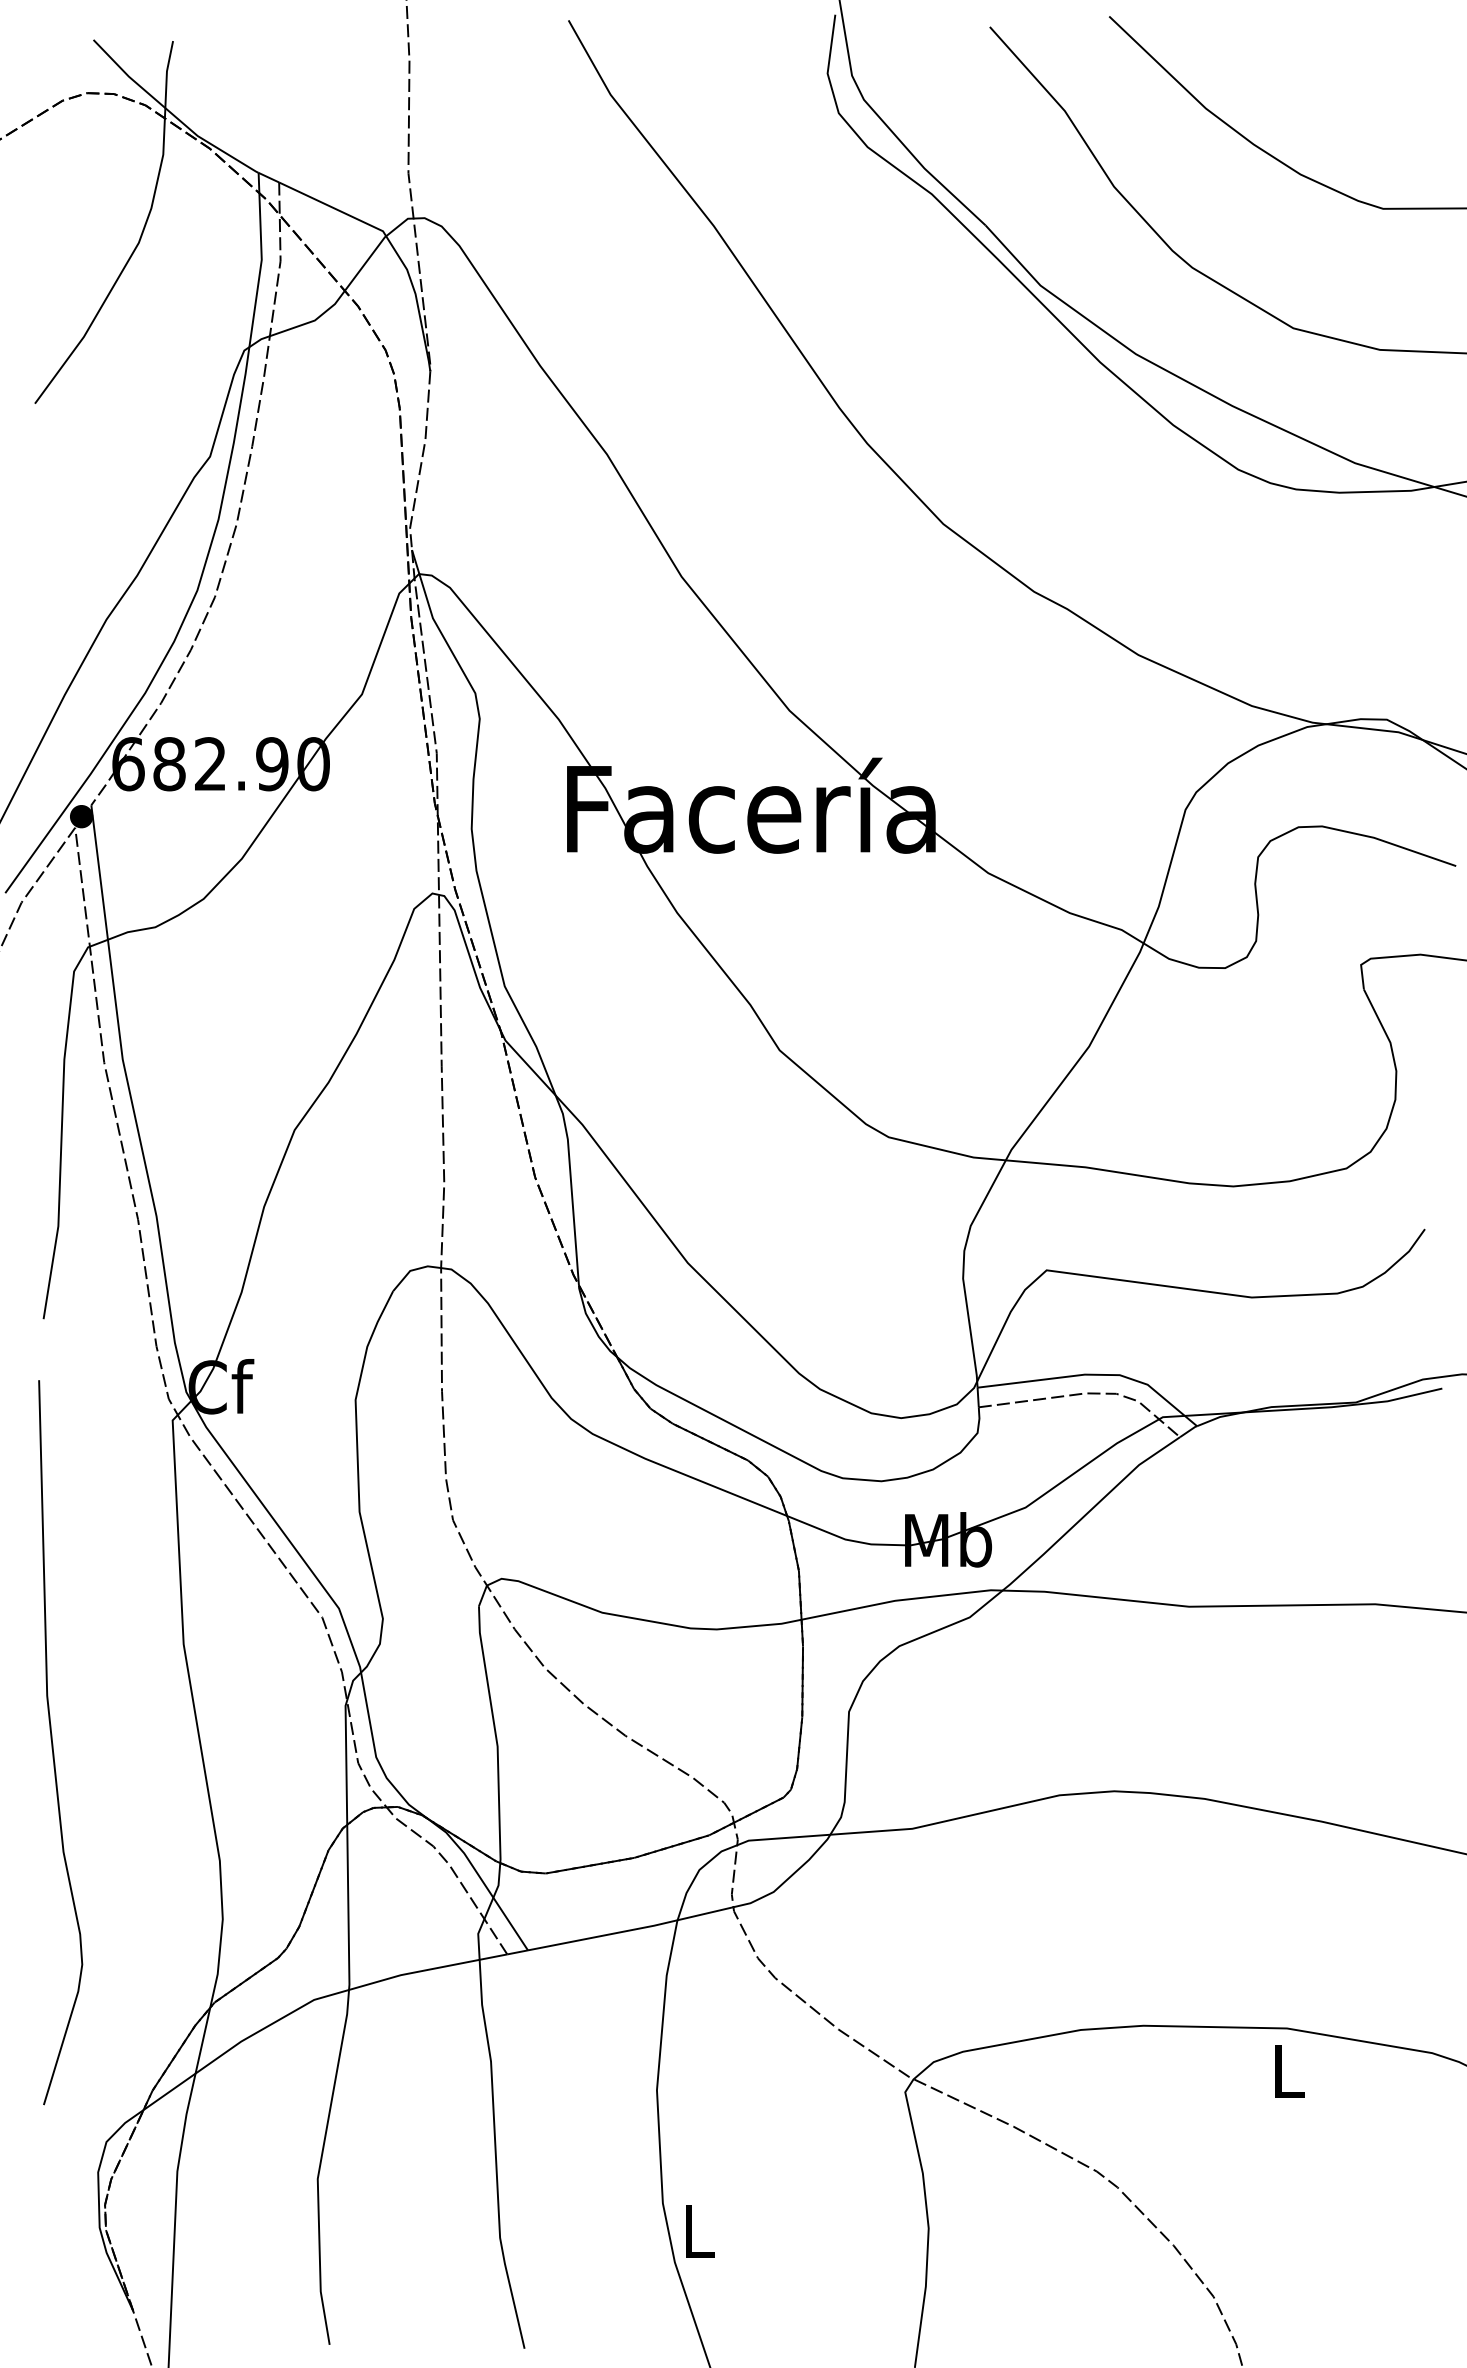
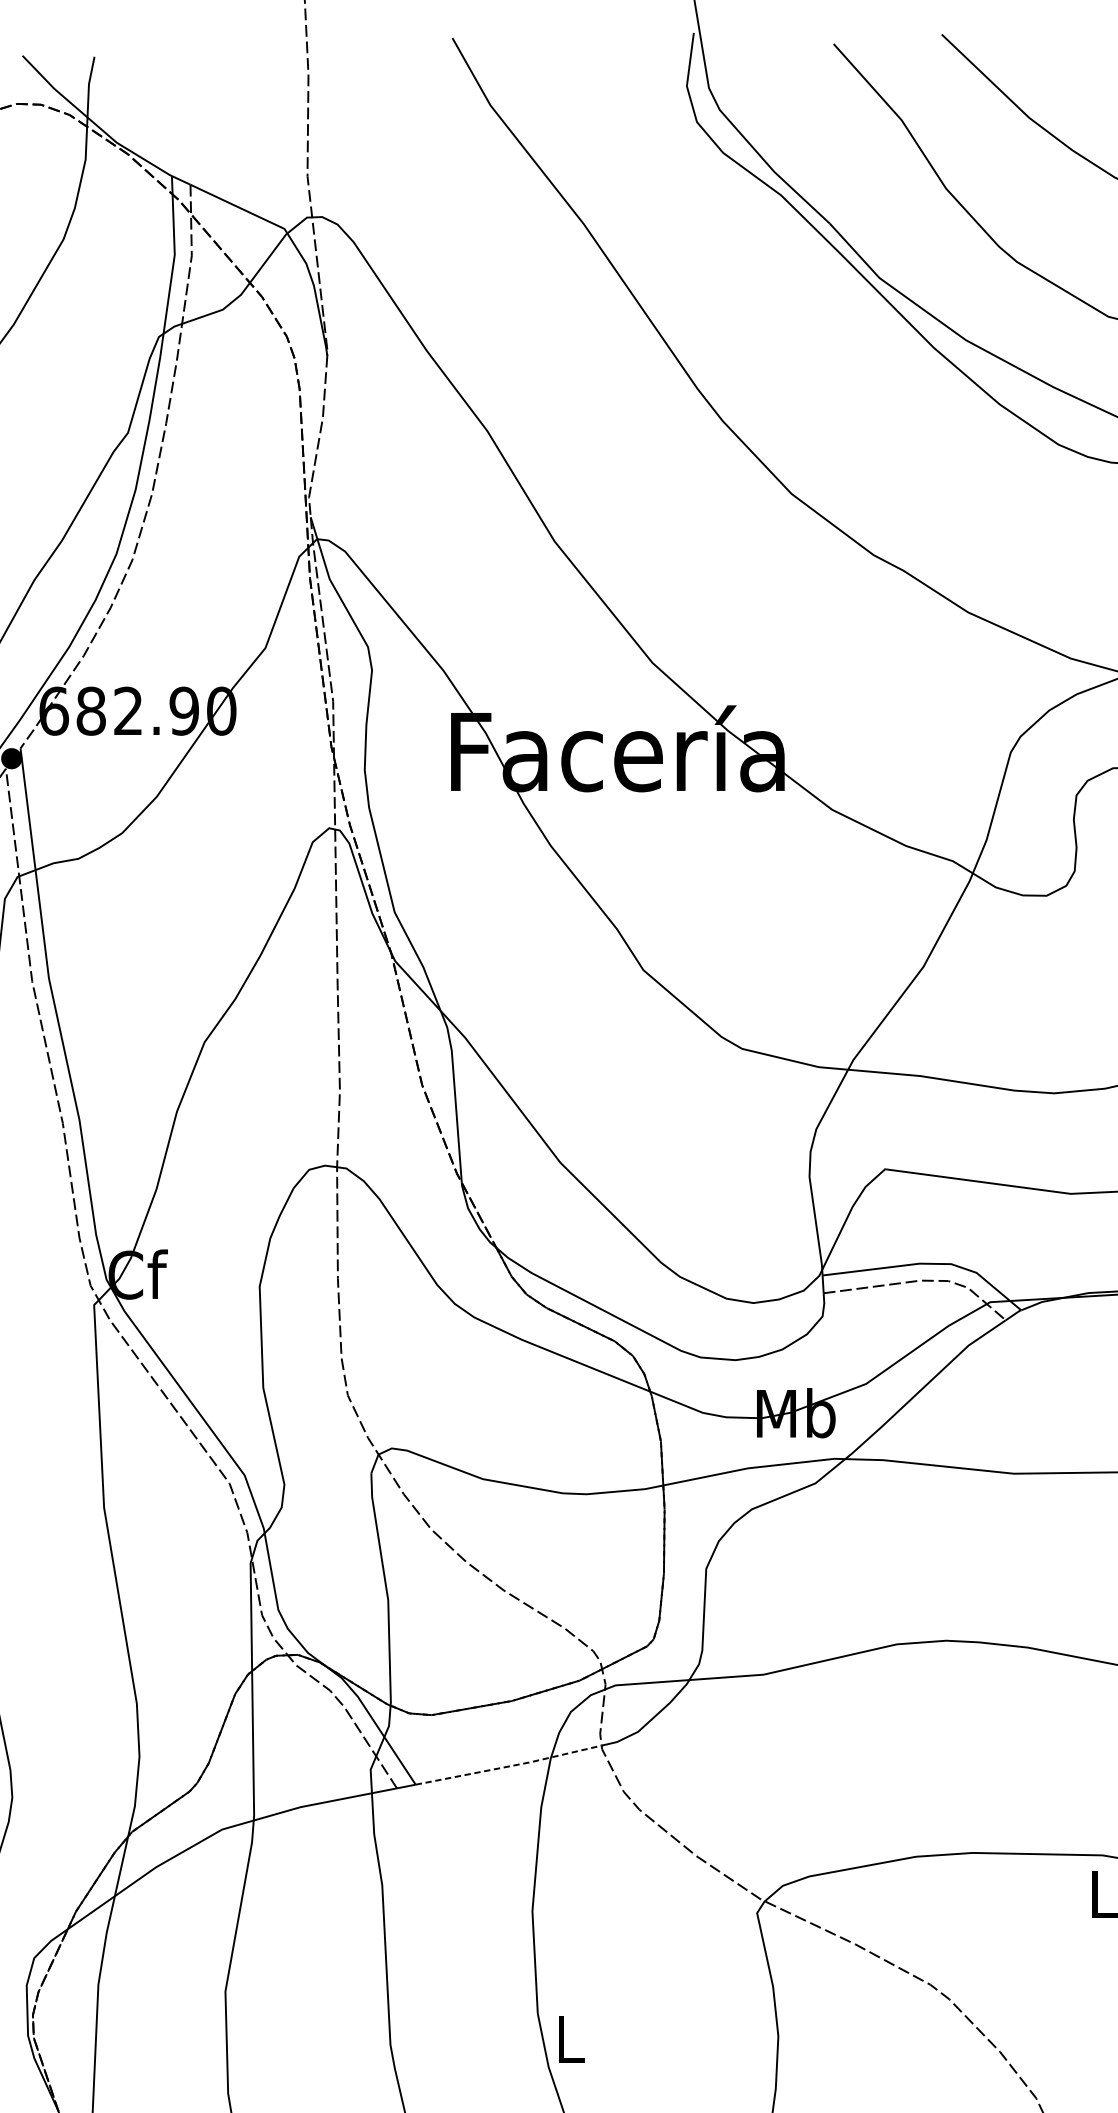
line: (631, 1930) -> (509, 1766), solid -> dashed

